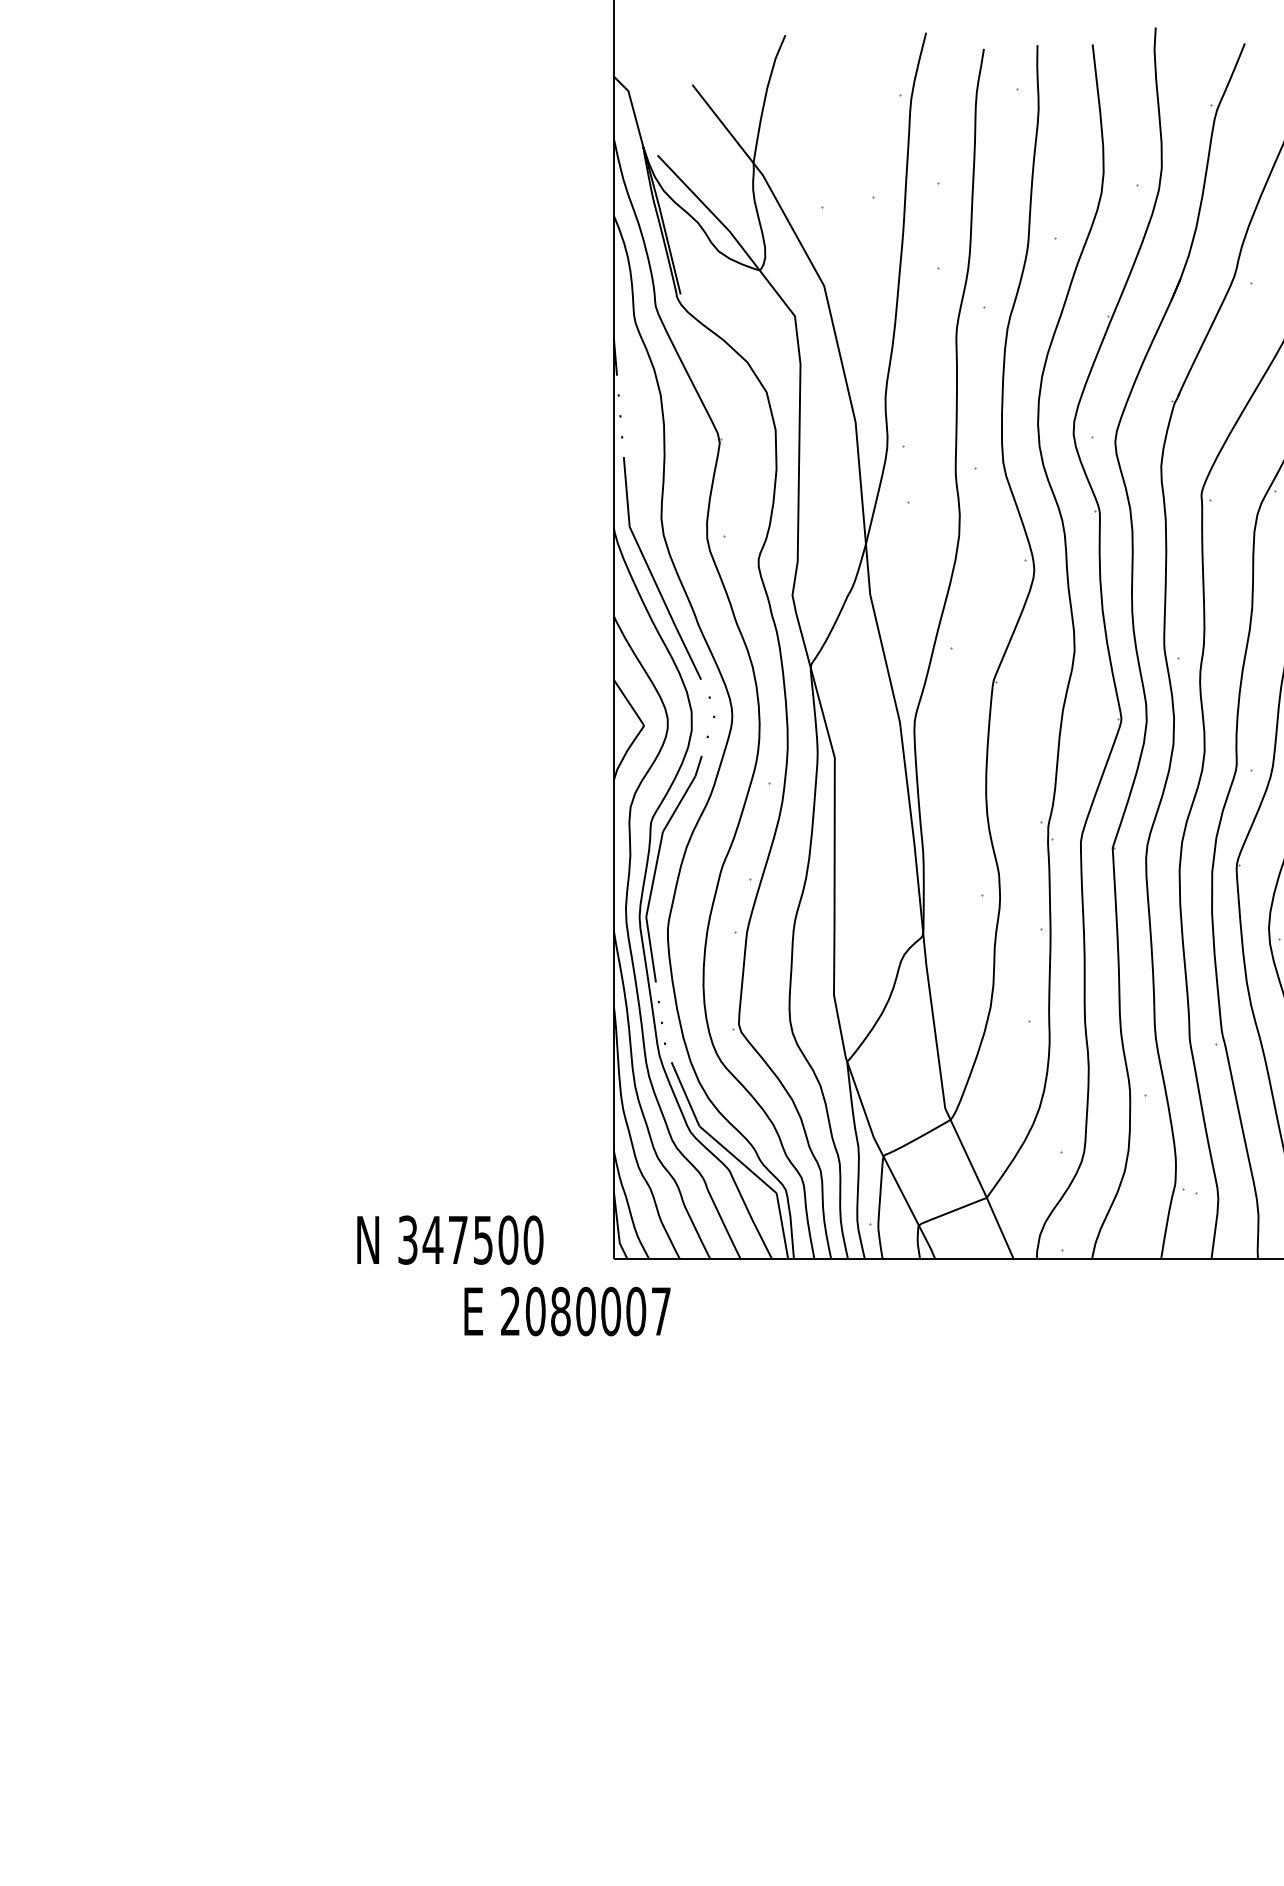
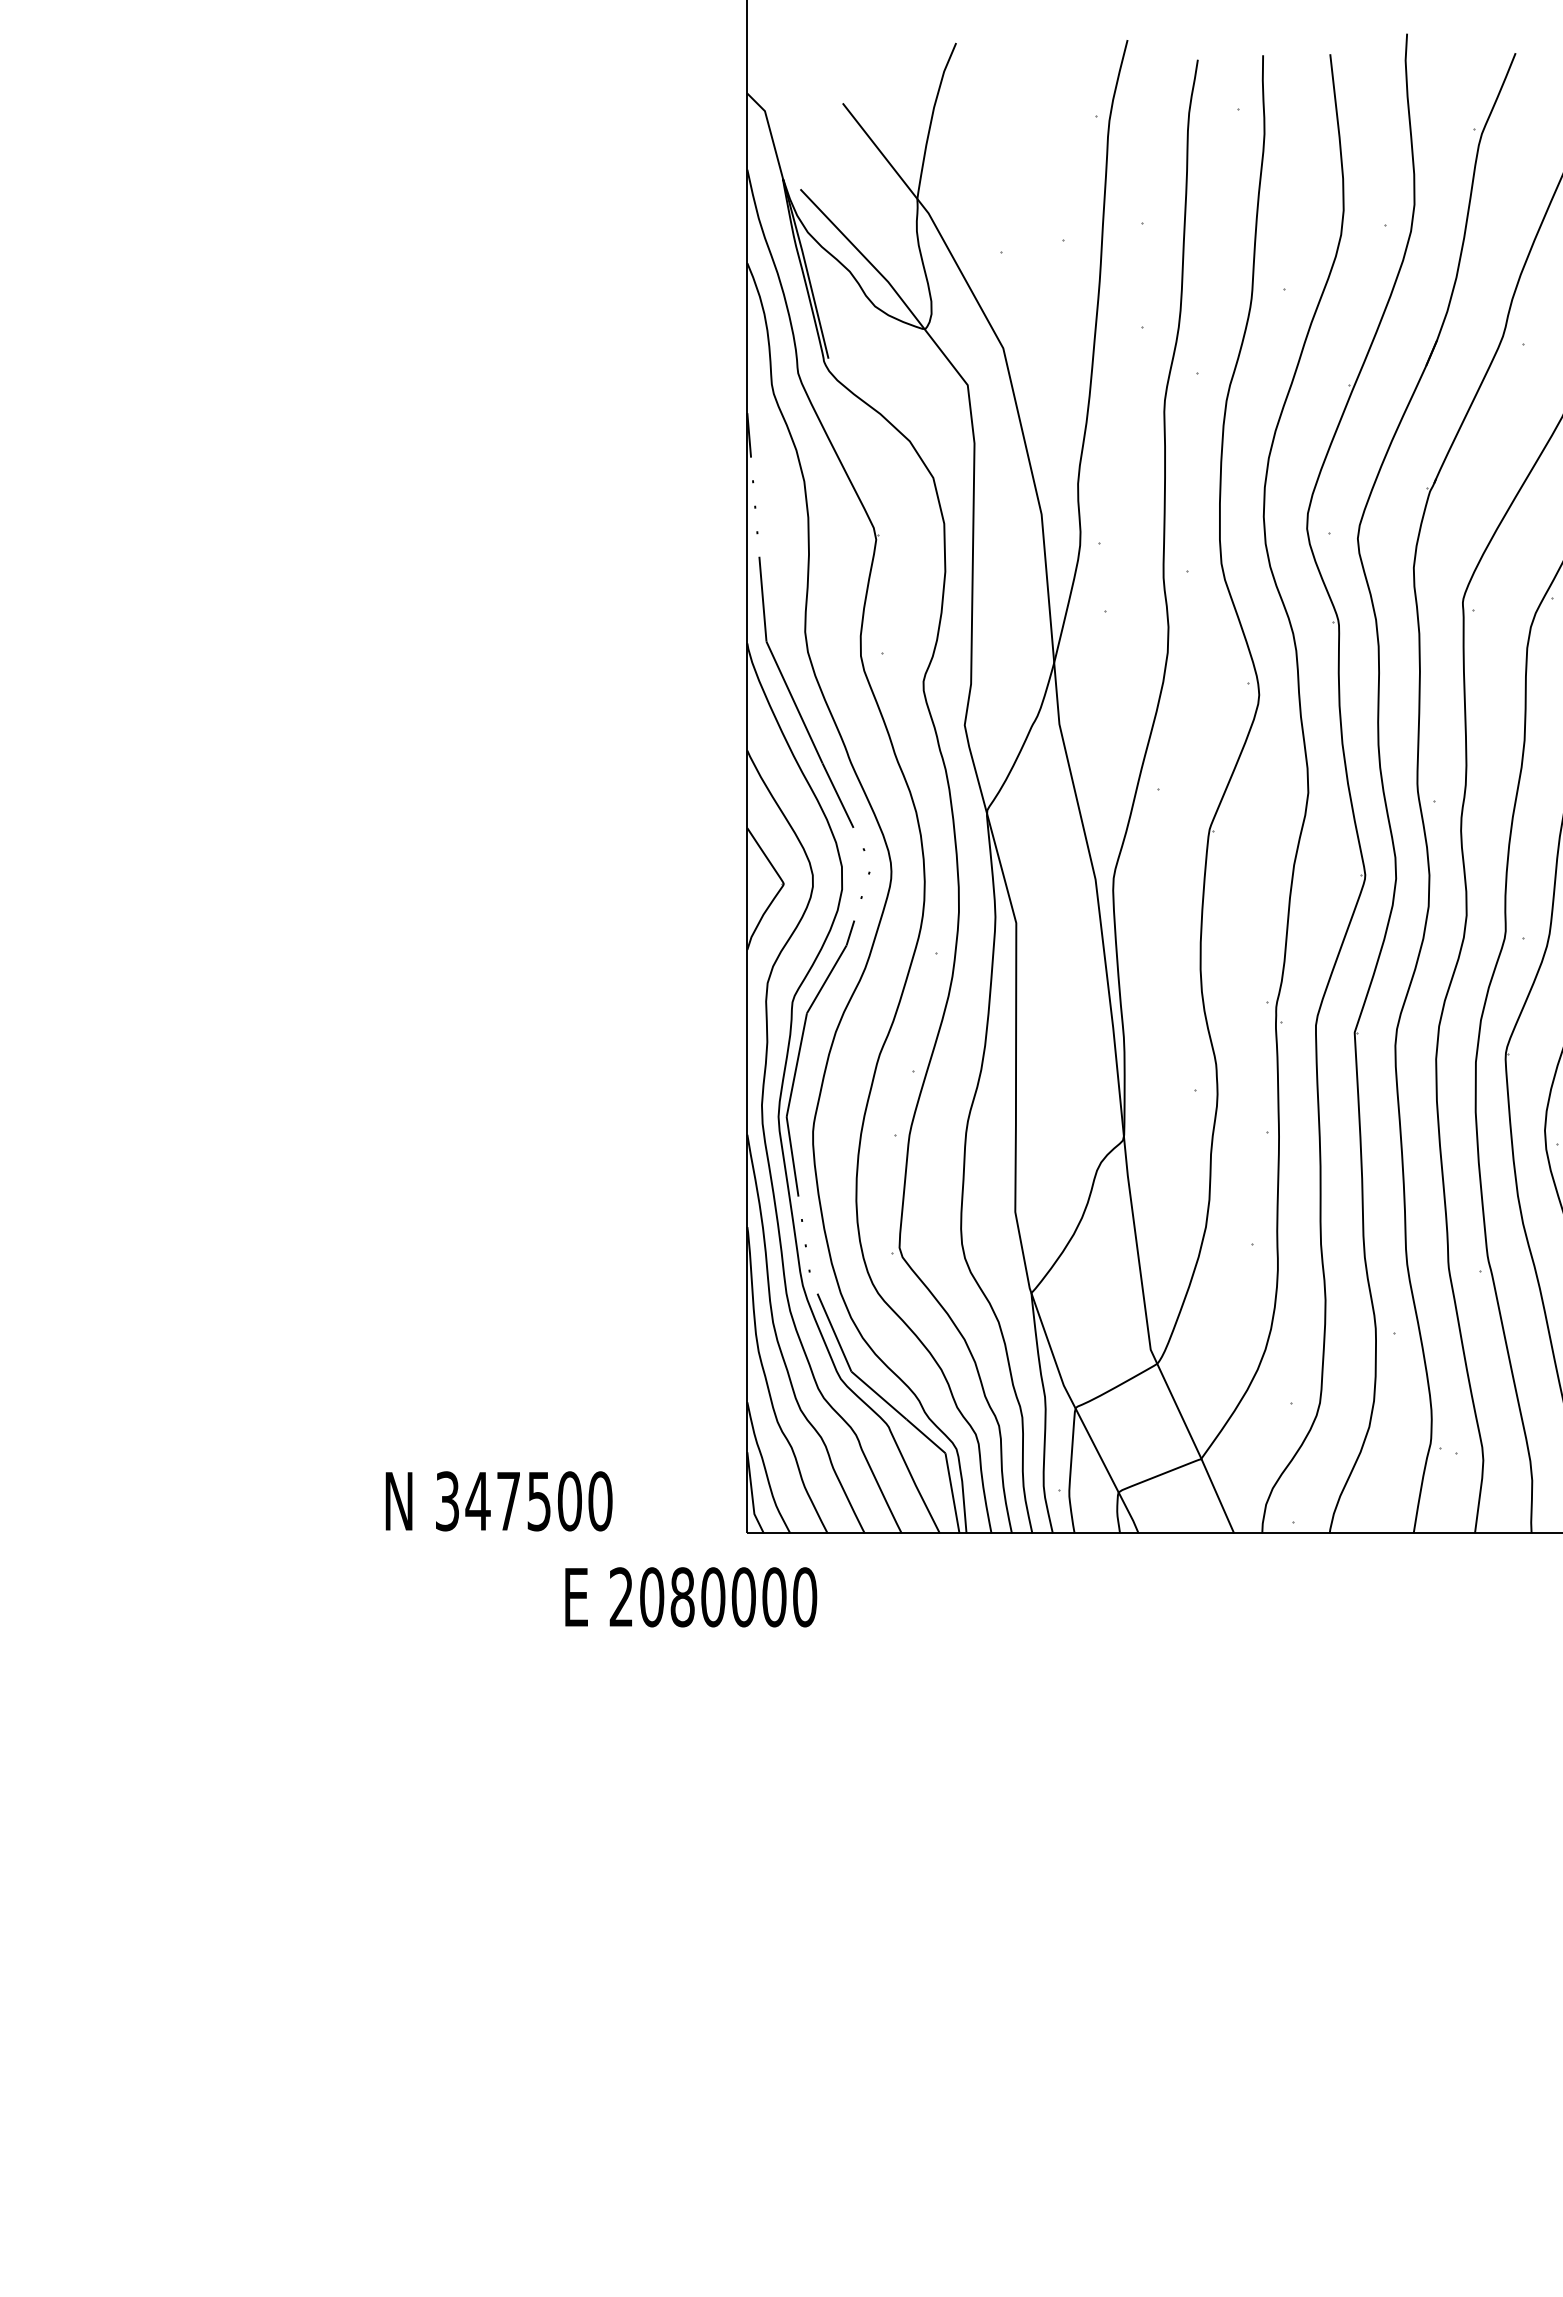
text: (449, 1240) -> (498, 1501), moved
text: (661, 1311) -> (805, 1597), 2080007 -> 2080000

